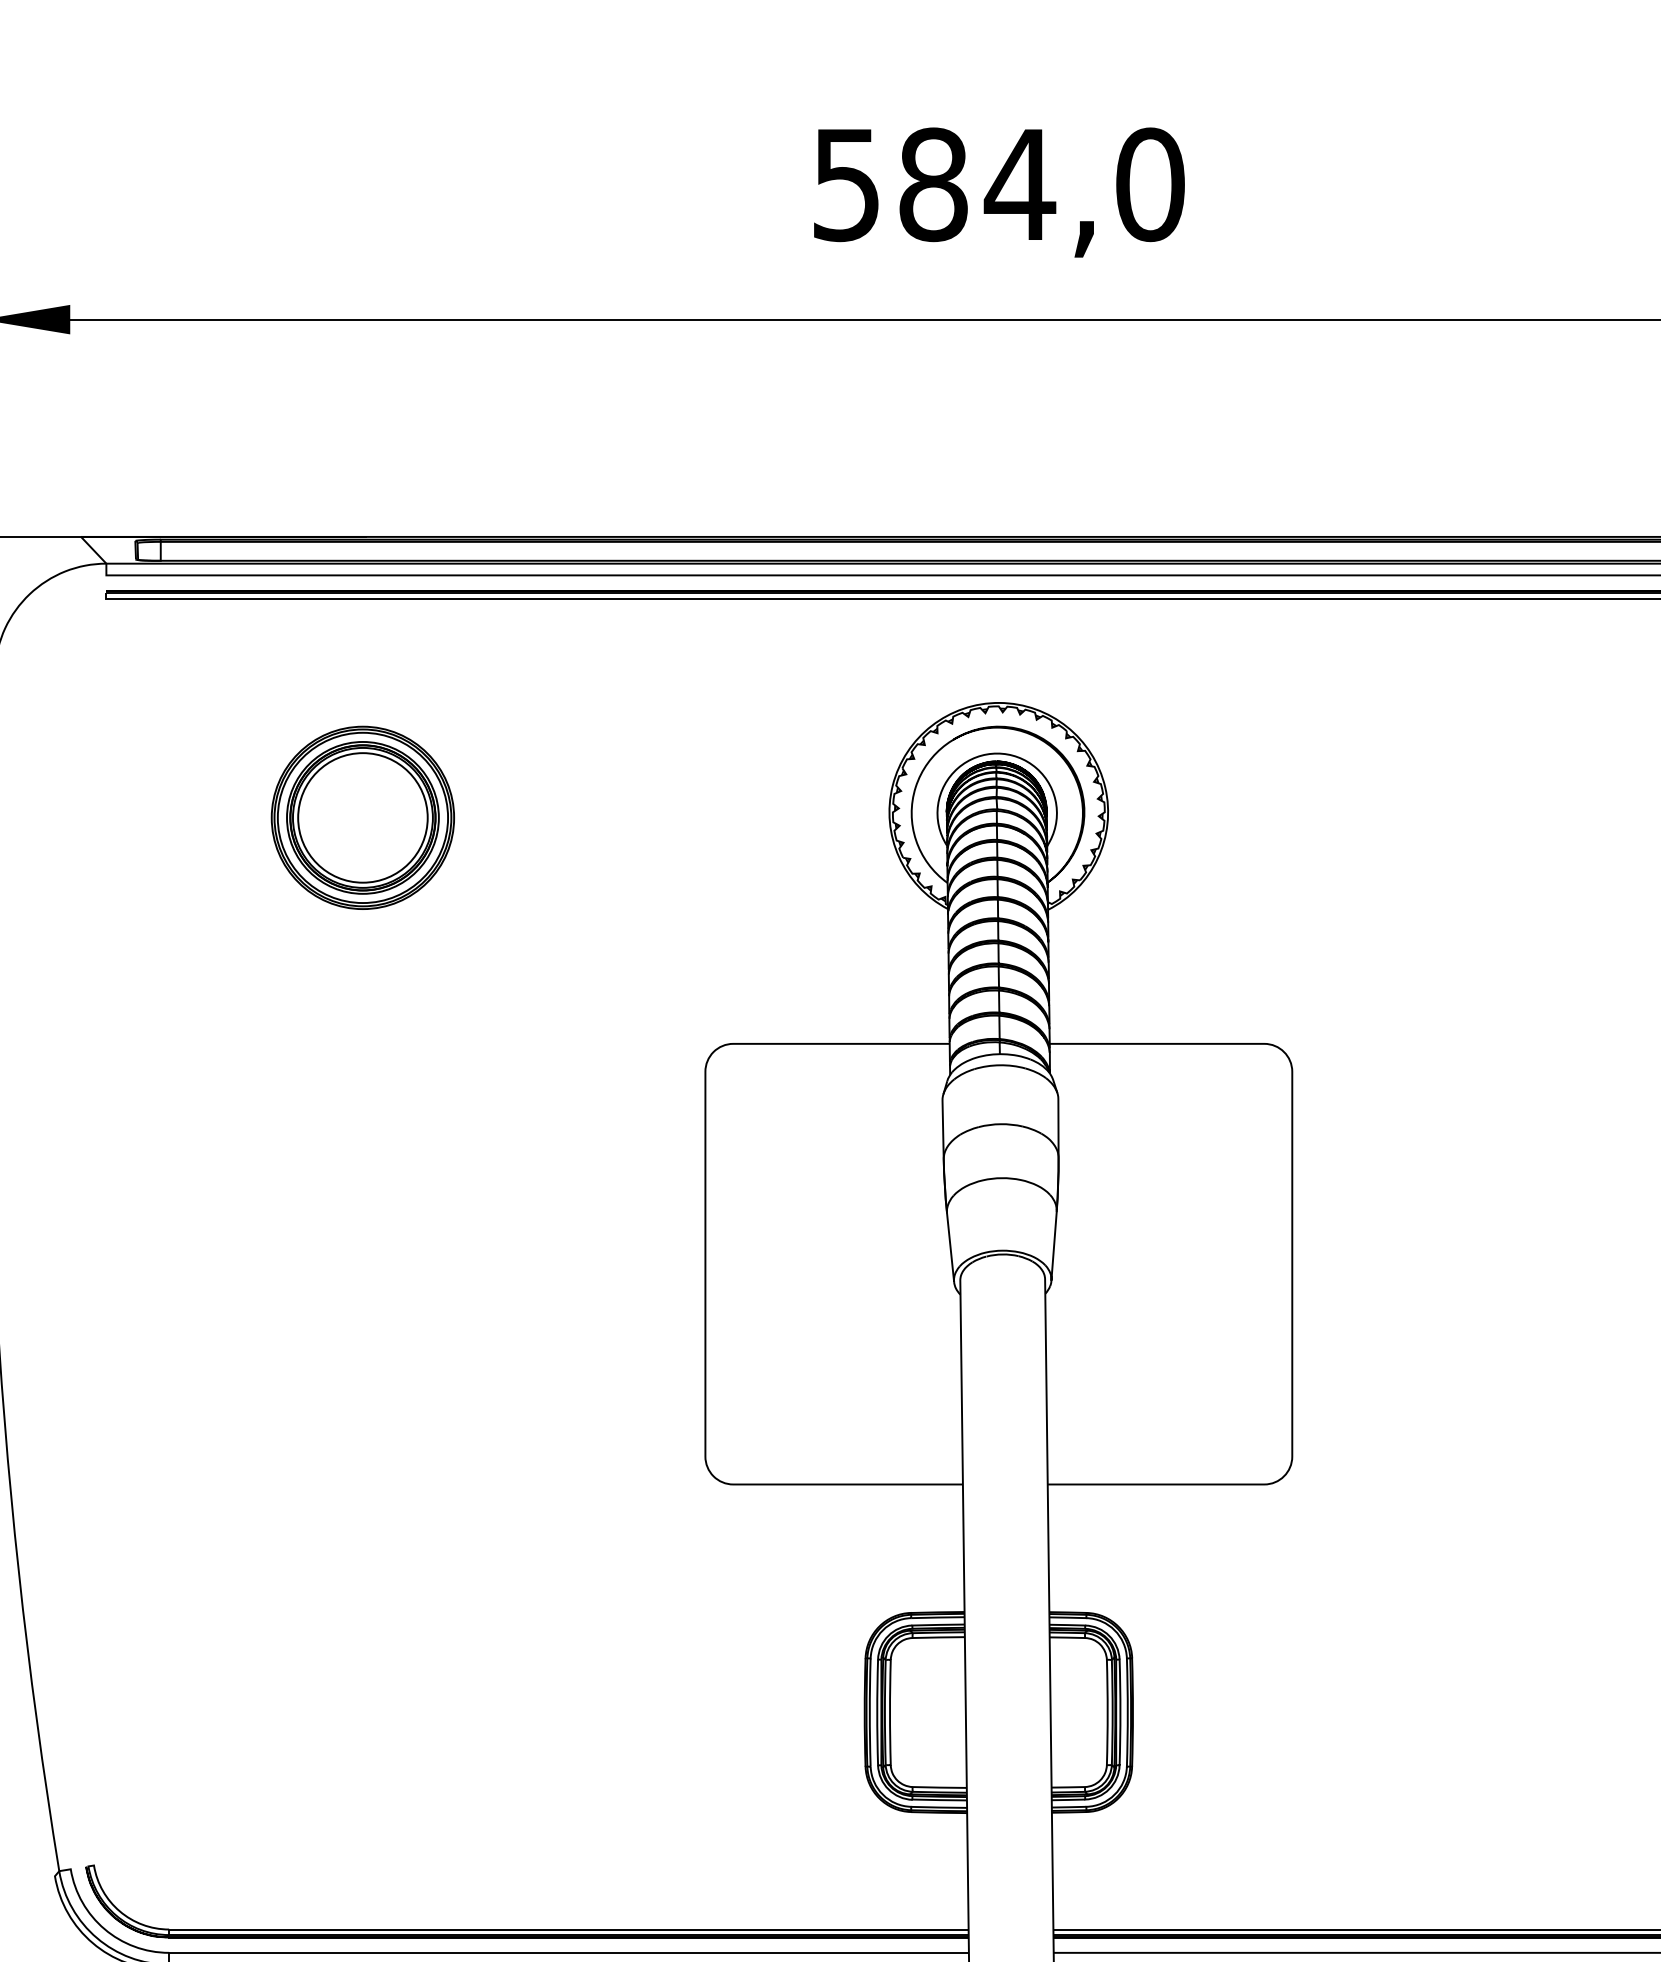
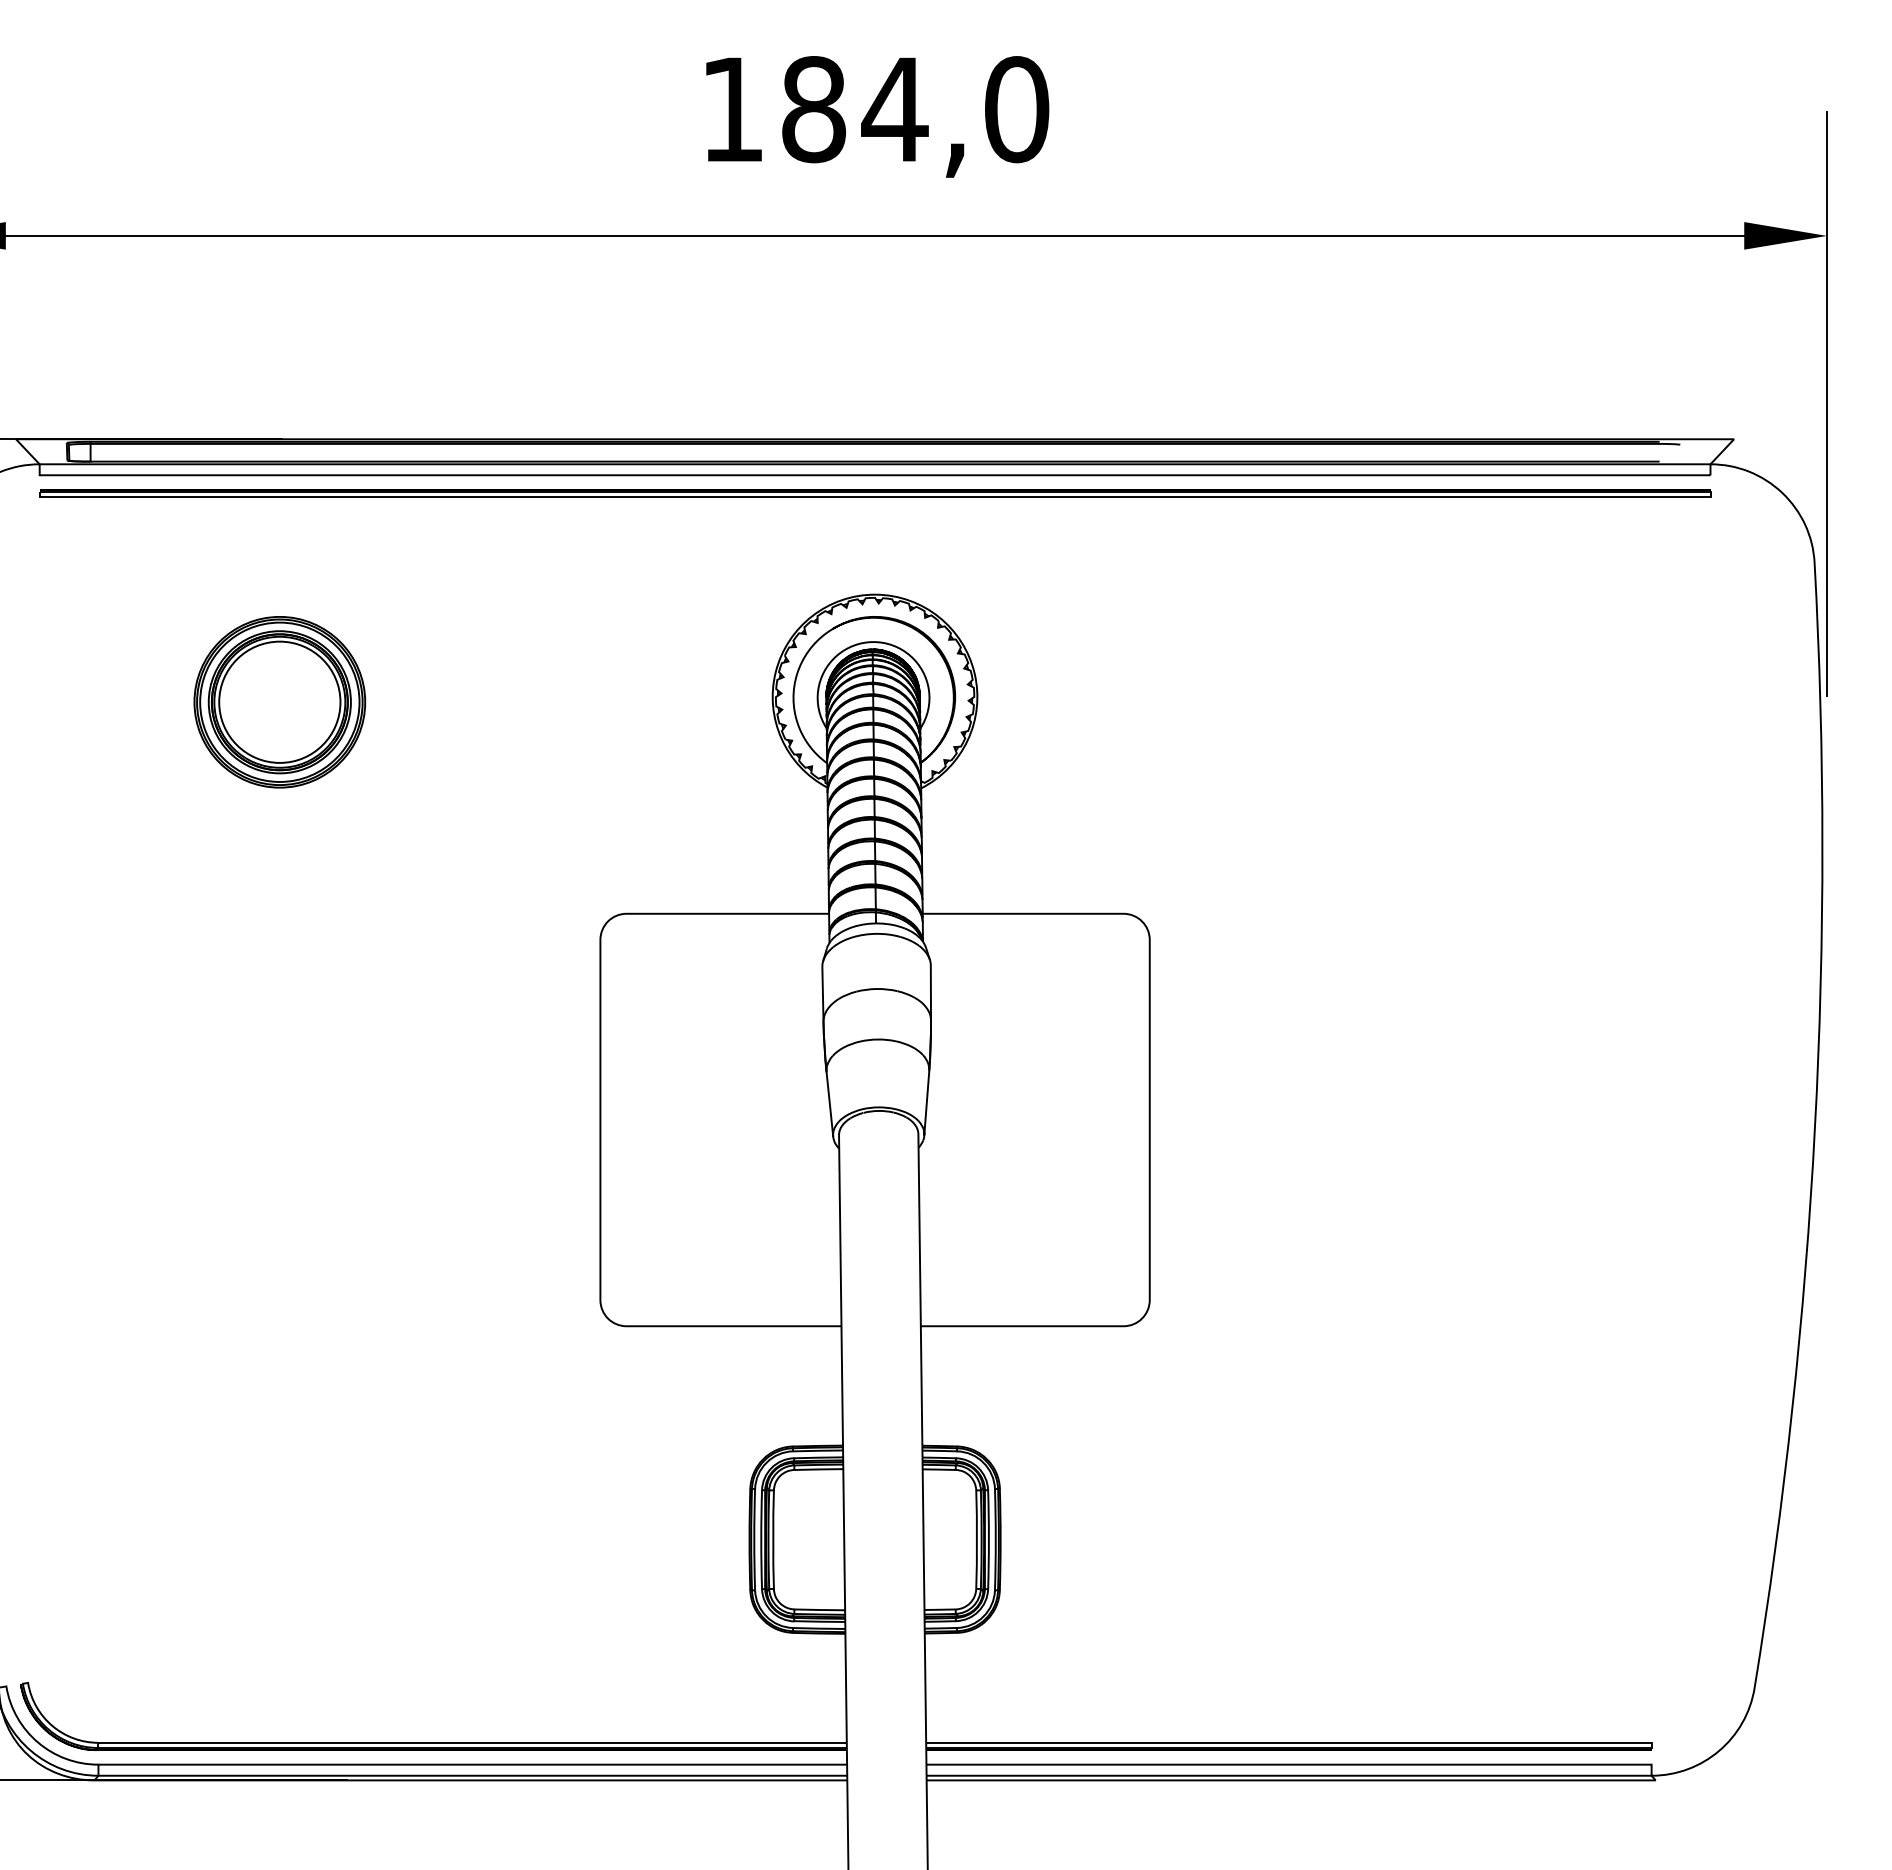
text: (846, 185) -> (732, 110), 584,0 -> 184,0

